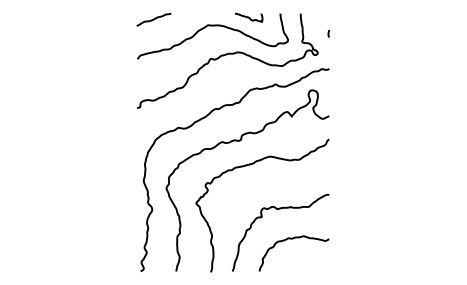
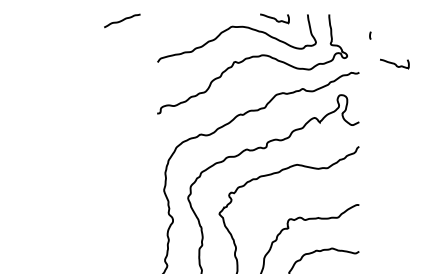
curve: (153, 19) -> (121, 20), moved
curve: (328, 33) -> (370, 35), moved
curve: (363, 60) -> (395, 63), added

